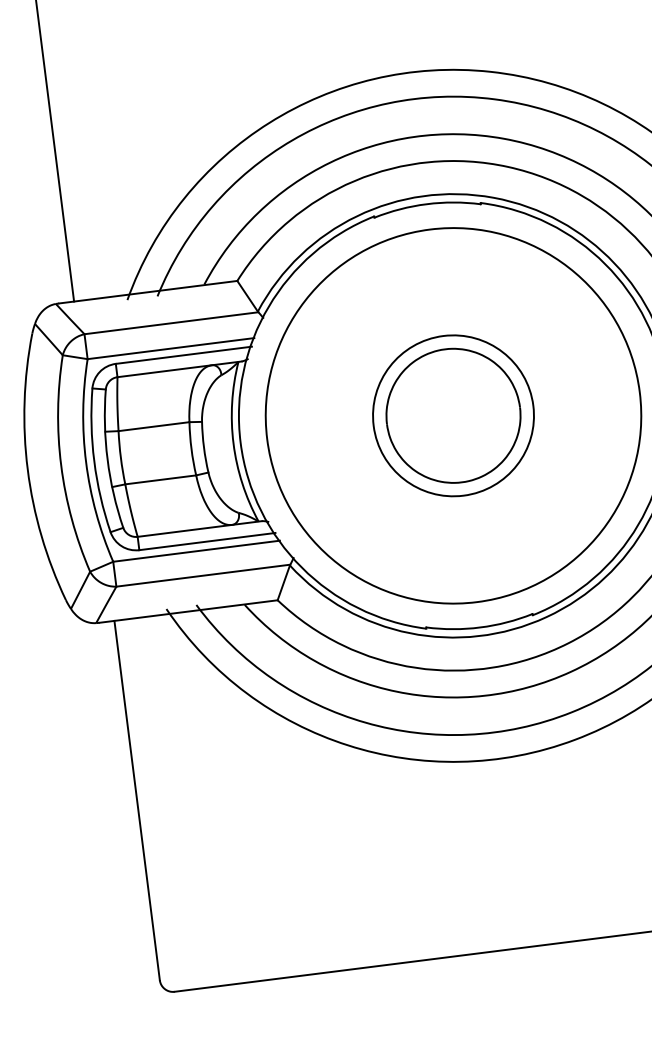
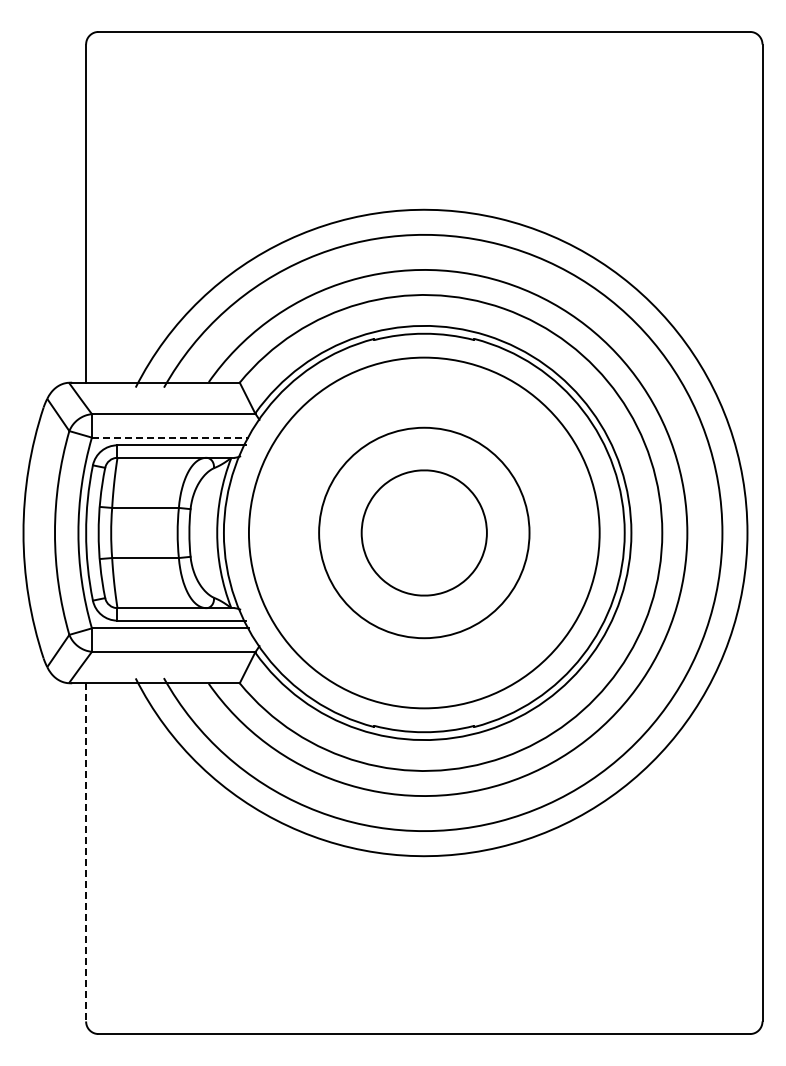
line: (171, 348) -> (170, 437), solid -> dashed
circle: (453, 415) -> (424, 532), size x1.4
line: (137, 800) -> (86, 852), solid -> dashed

